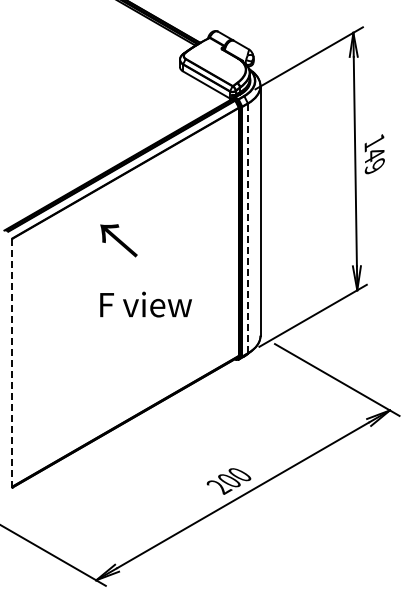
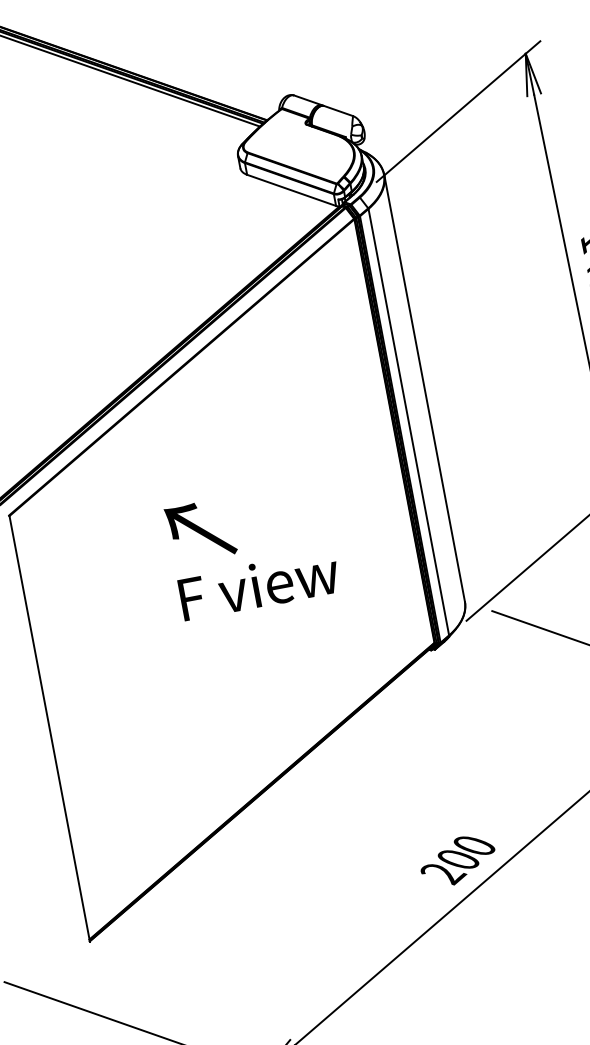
line: (248, 228) -> (409, 422), dashed -> solid
text: (118, 240) -> (200, 530), moved
line: (12, 363) -> (49, 729), dashed -> solid

